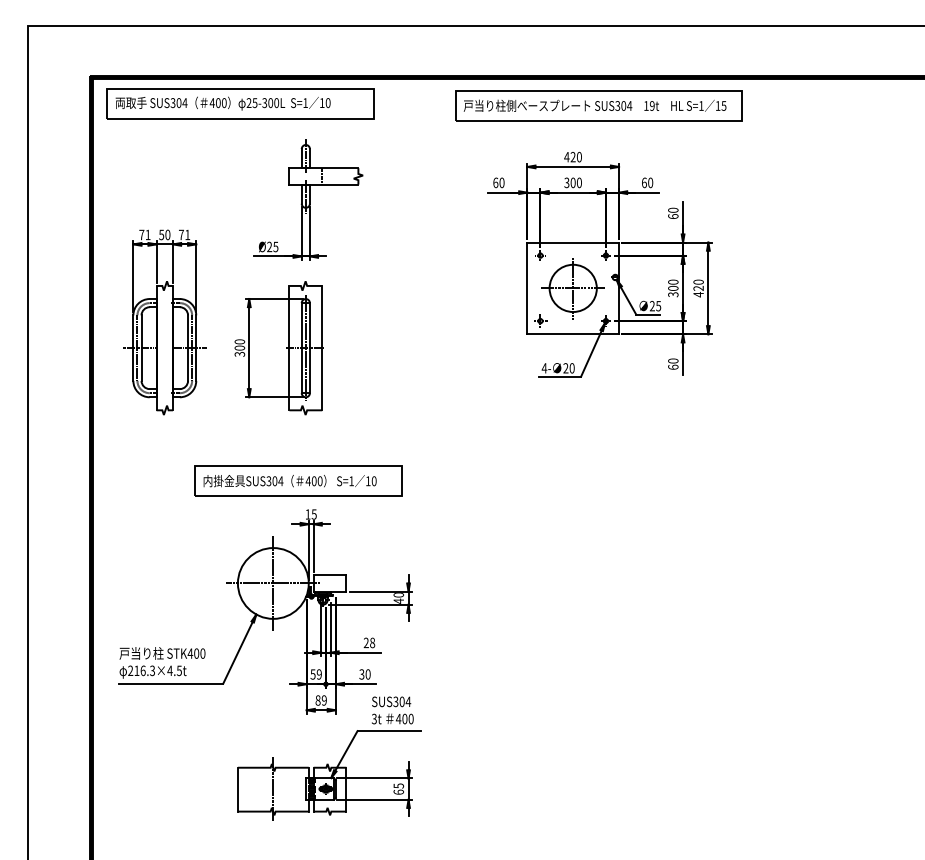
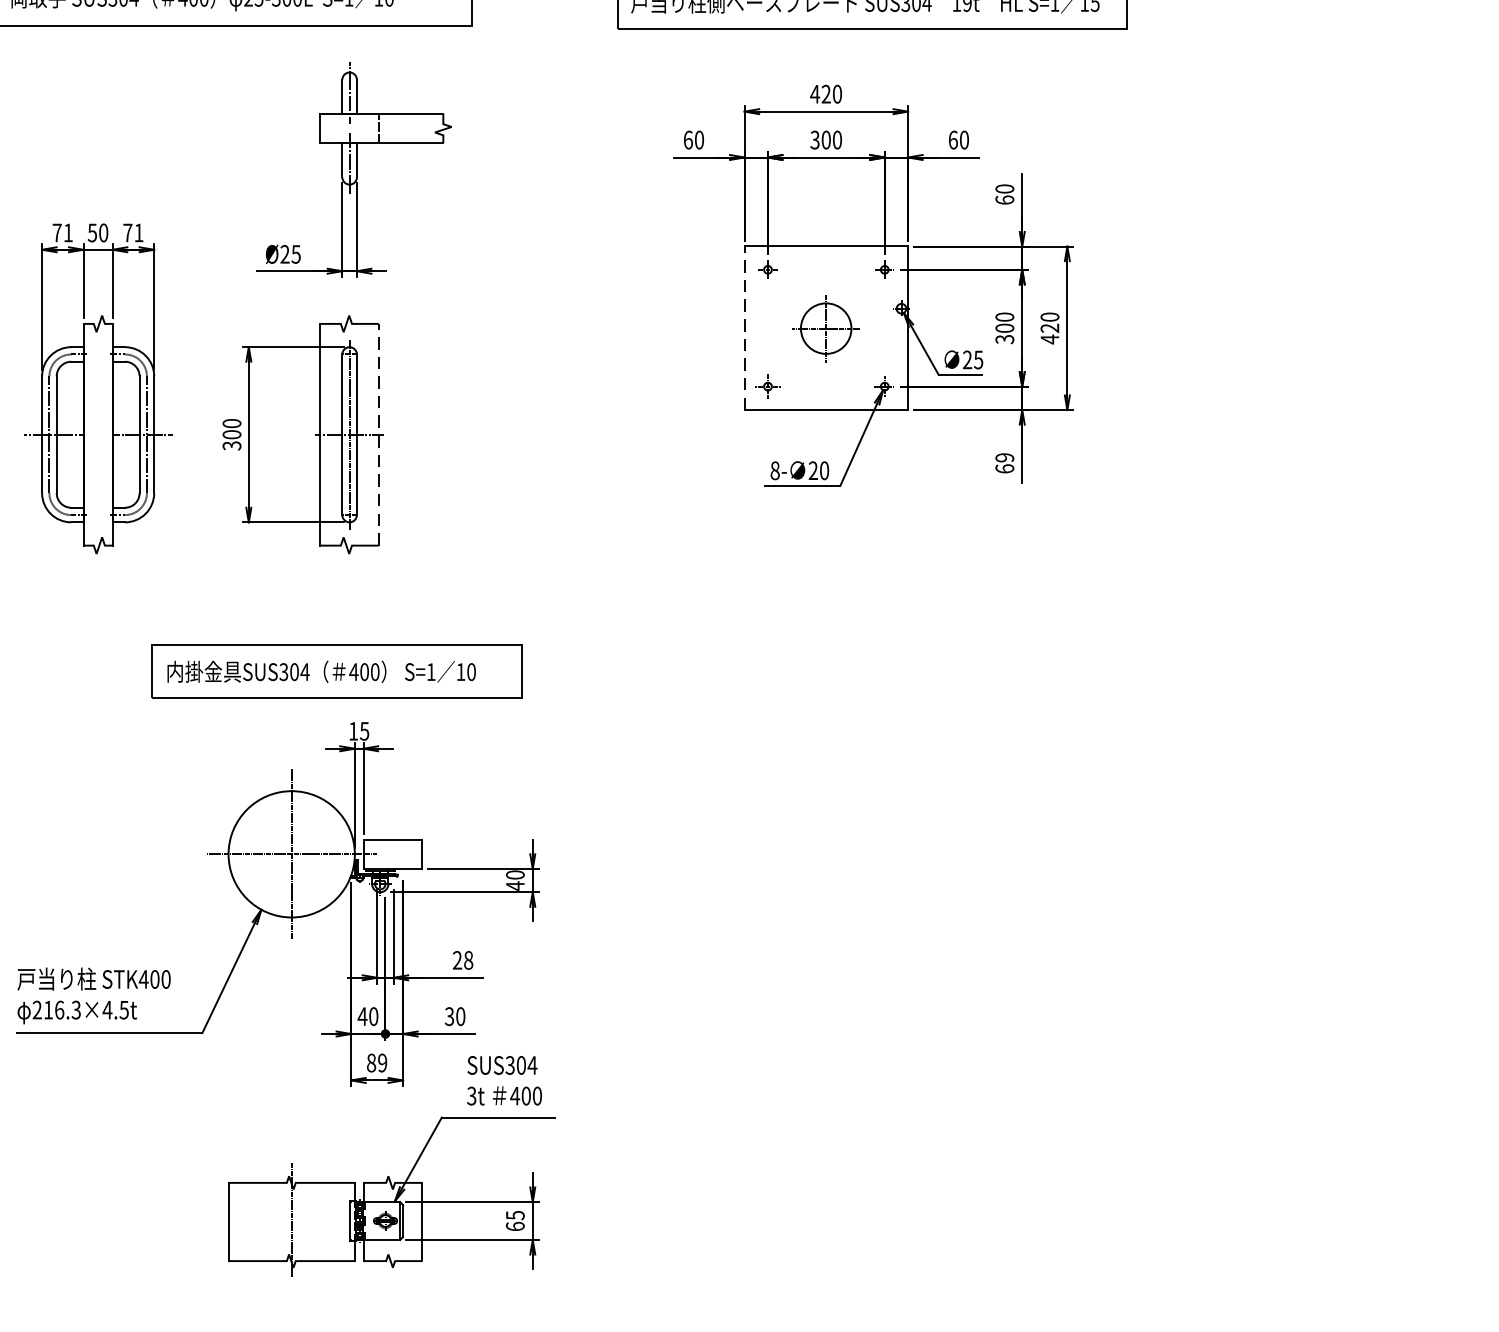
line: (527, 288) -> (744, 328), solid -> dashed
part: (572, 288) -> (825, 328), size x0.6
line: (322, 347) -> (379, 433), solid -> dashed
text: (673, 360) -> (1005, 456), 60 -> 69
text: (544, 368) -> (775, 471), 4- -> 8-
text: (315, 674) -> (366, 1016), 59 -> 40

